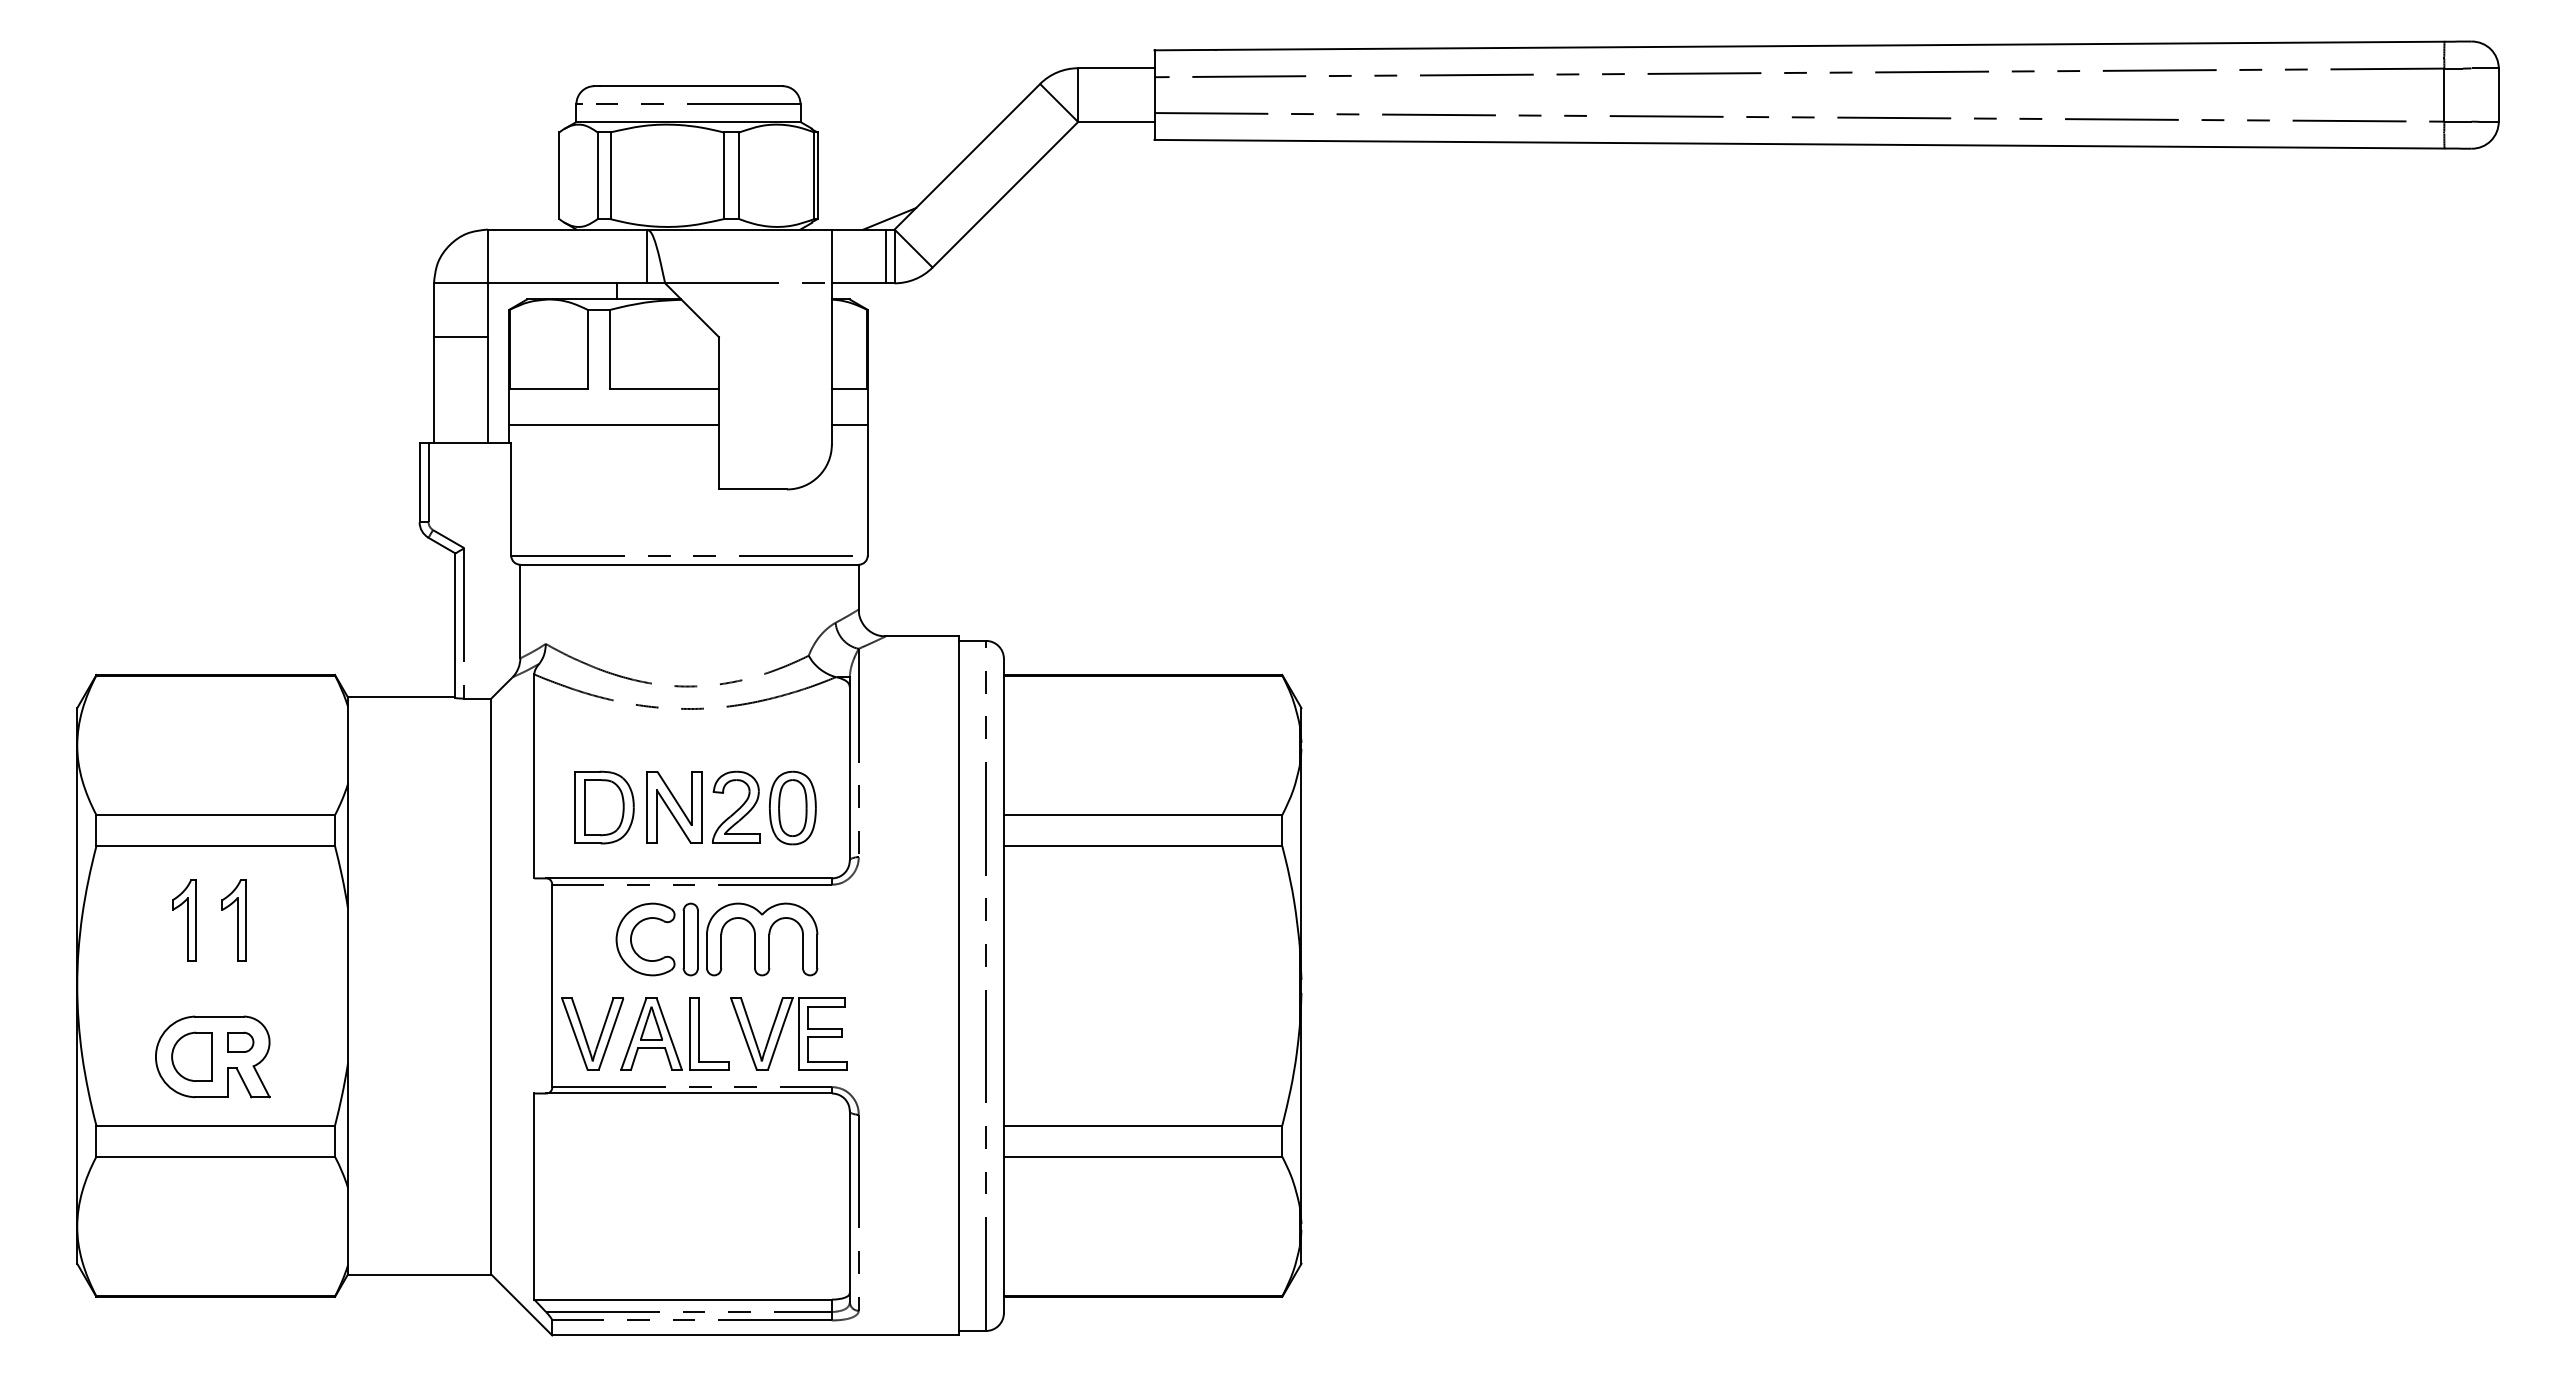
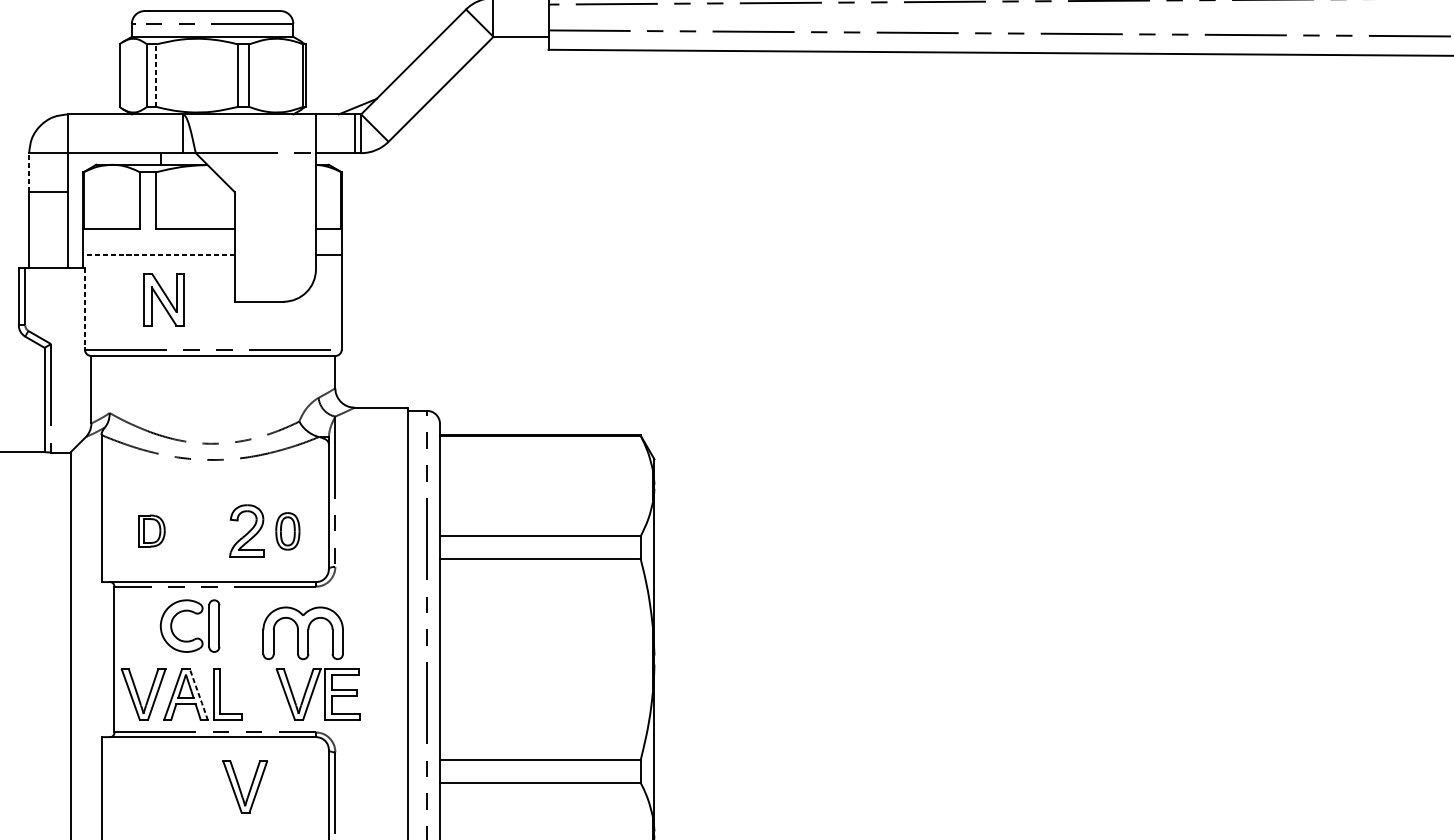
line: (610, 175) -> (156, 75), solid -> dashed
line: (433, 310) -> (28, 172), solid -> dashed
line: (614, 424) -> (159, 254), solid -> dashed
line: (511, 499) -> (85, 308), solid -> dashed
part: (604, 807) -> (152, 530), size x0.6
part: (674, 807) -> (164, 299), moved
part: (792, 807) -> (287, 530), size x0.7
part: (762, 939) -> (303, 633), moved
part: (782, 1031) -> (313, 692), moved
line: (669, 1034) -> (198, 694), solid -> dashed
part: (726, 1162) -> (240, 786), added

